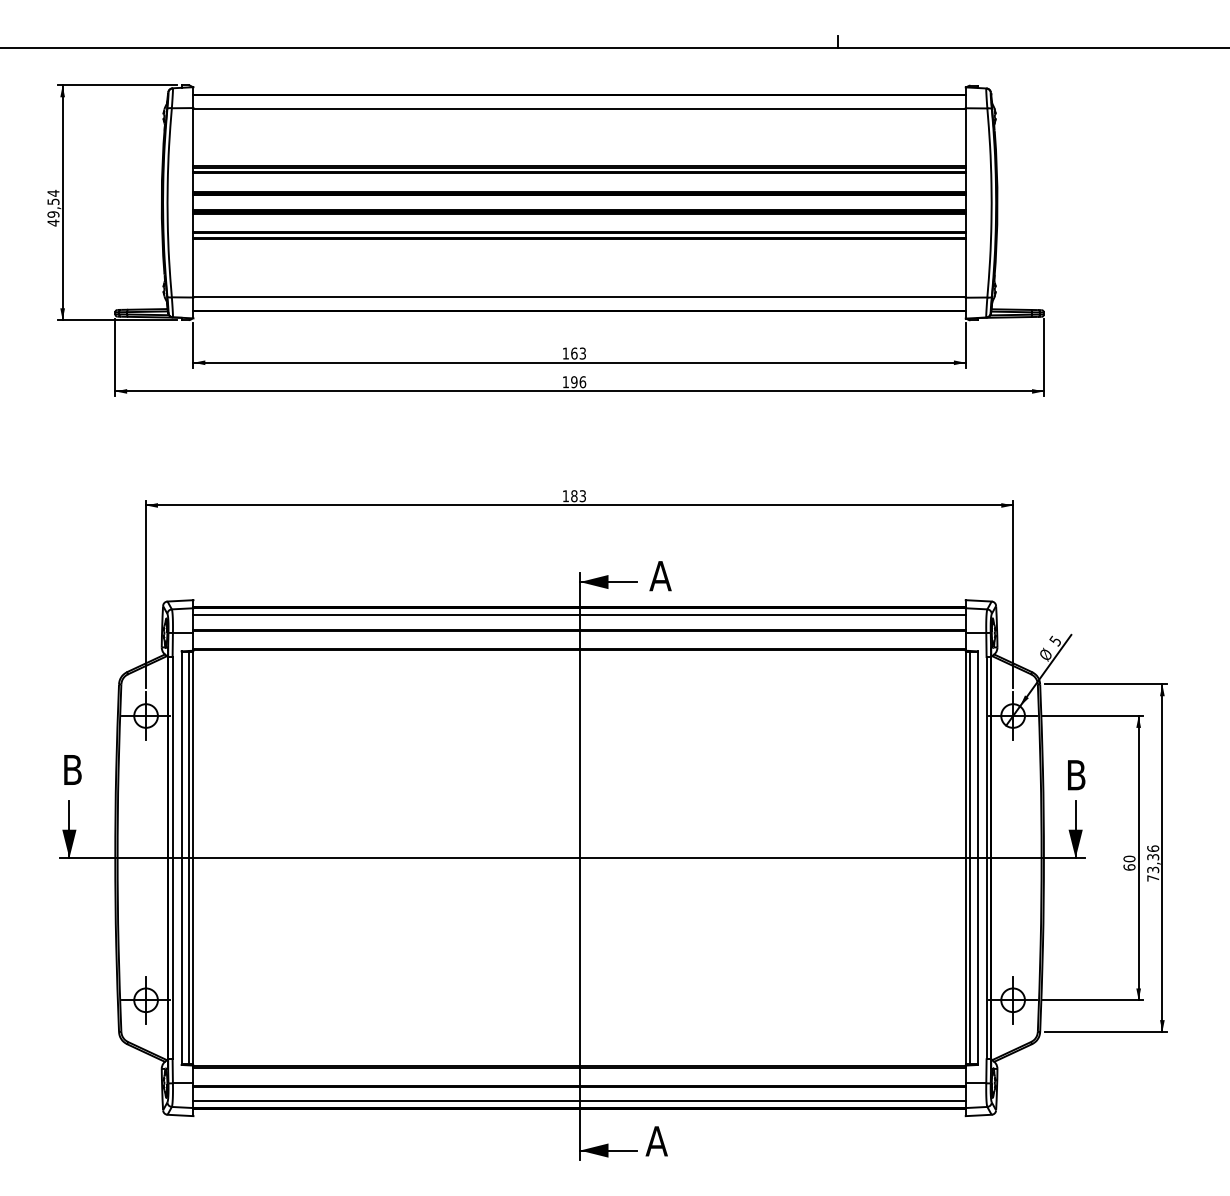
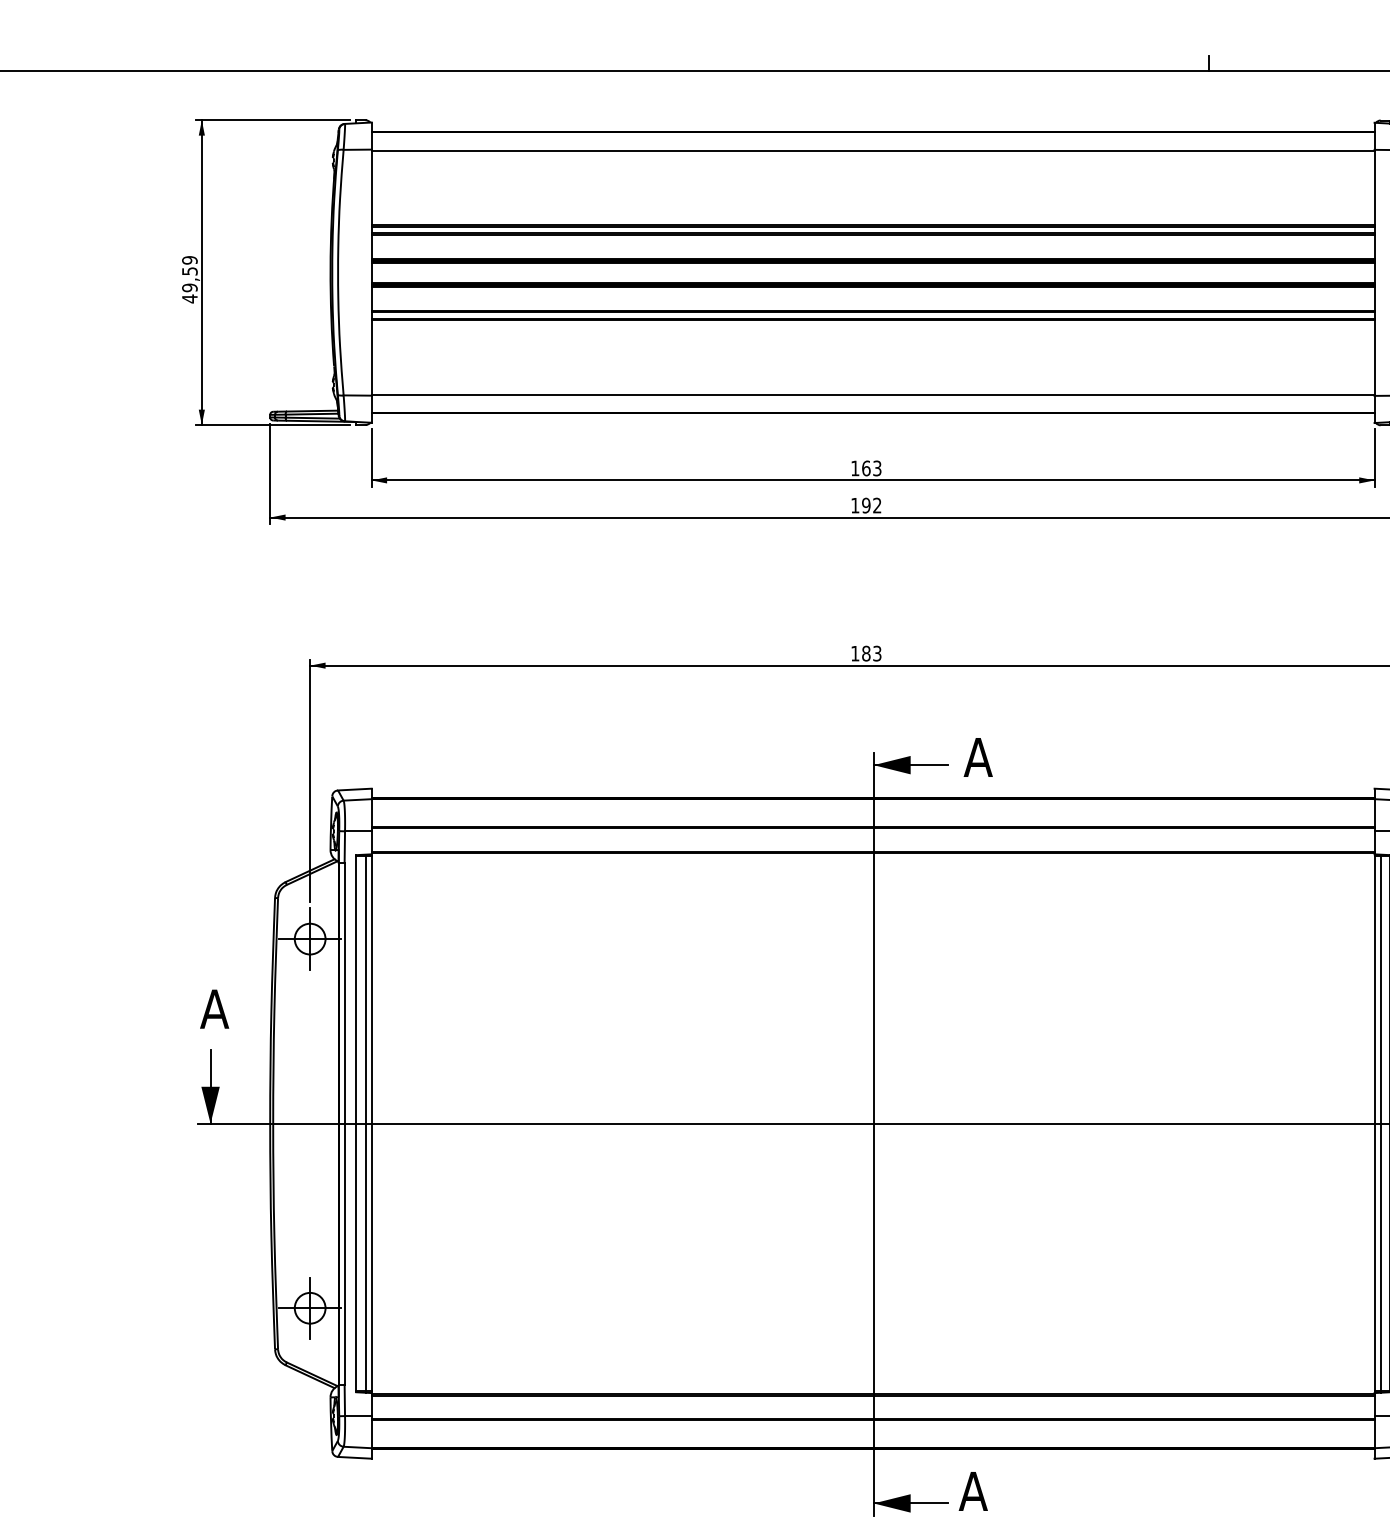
text: (53, 192) -> (189, 259), 49,54 -> 49,59
text: (582, 382) -> (876, 506), 196 -> 192
line: (579, 615) -> (872, 808), removed
text: (72, 769) -> (214, 1008), B -> A
line: (579, 1101) -> (872, 1439), removed

